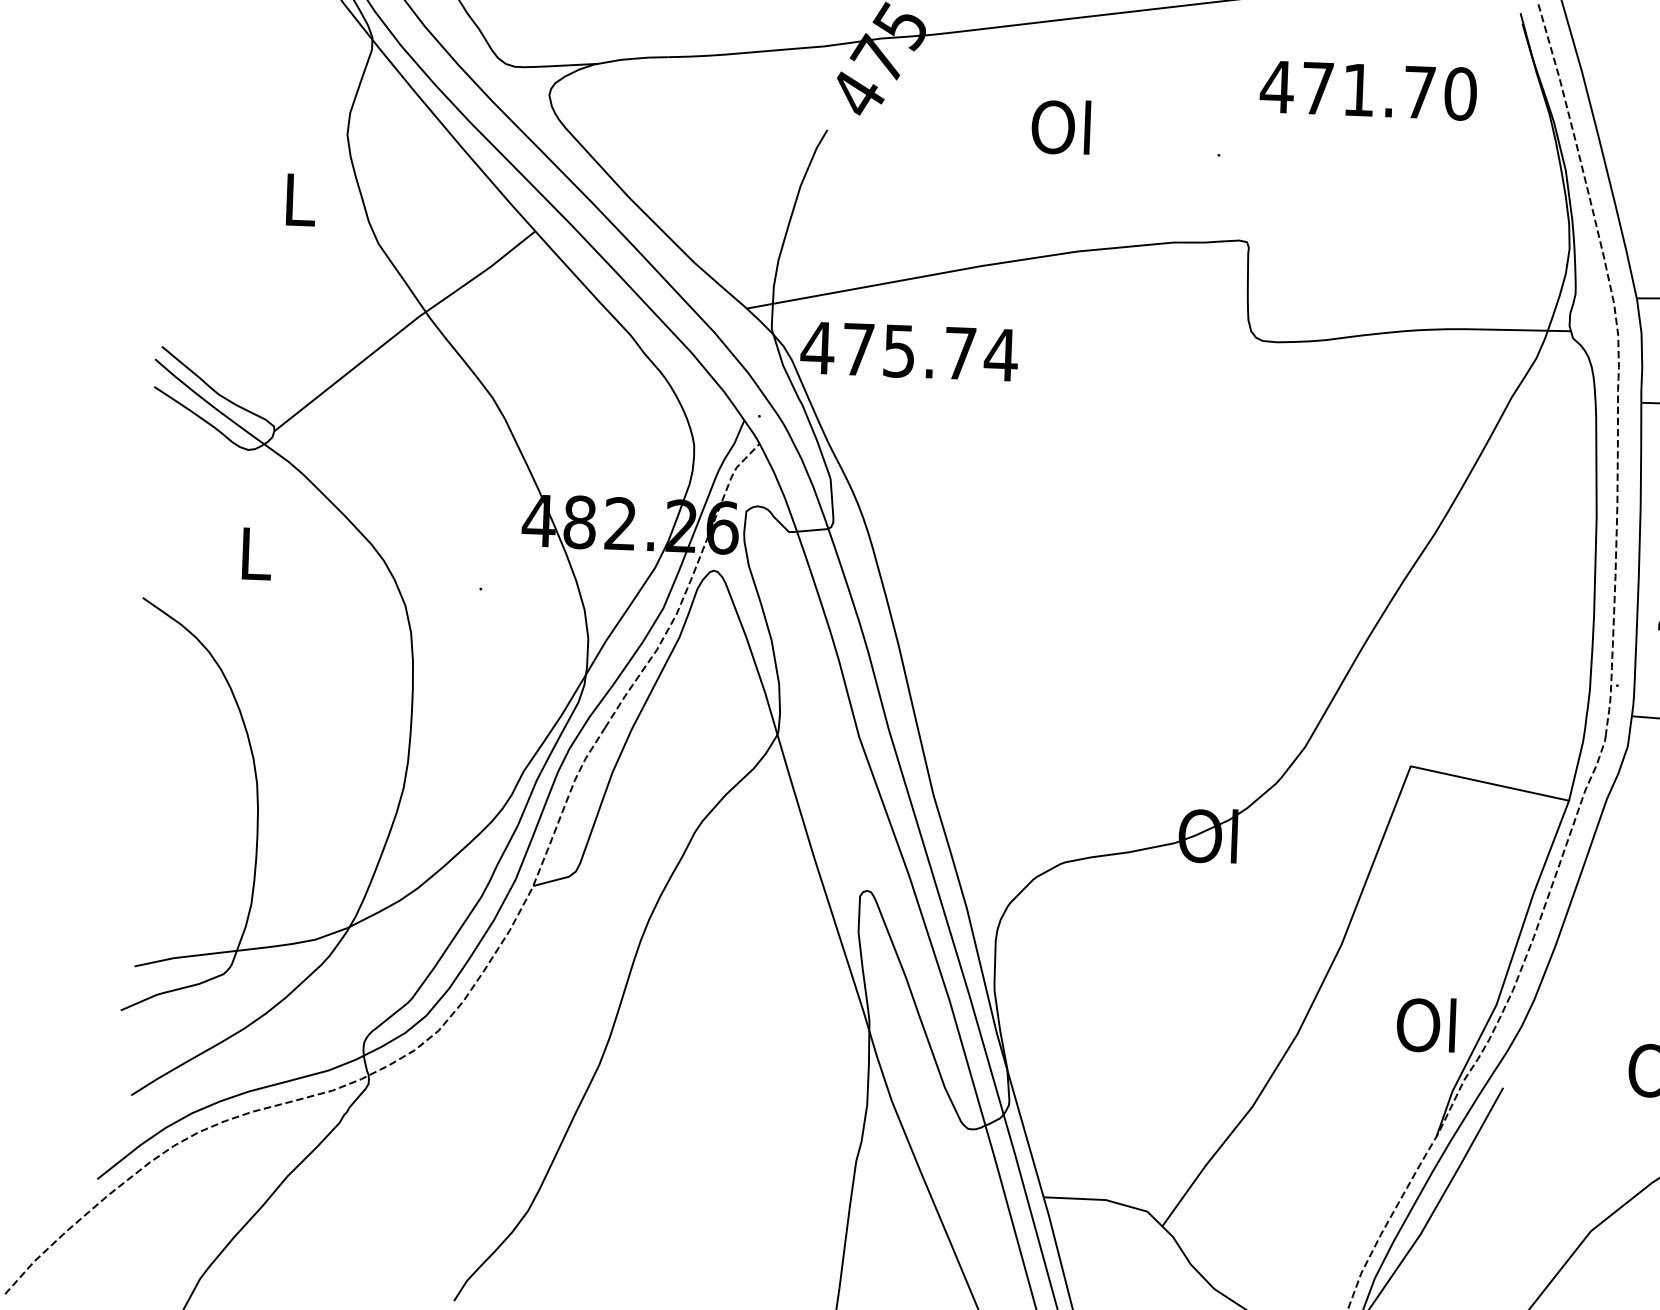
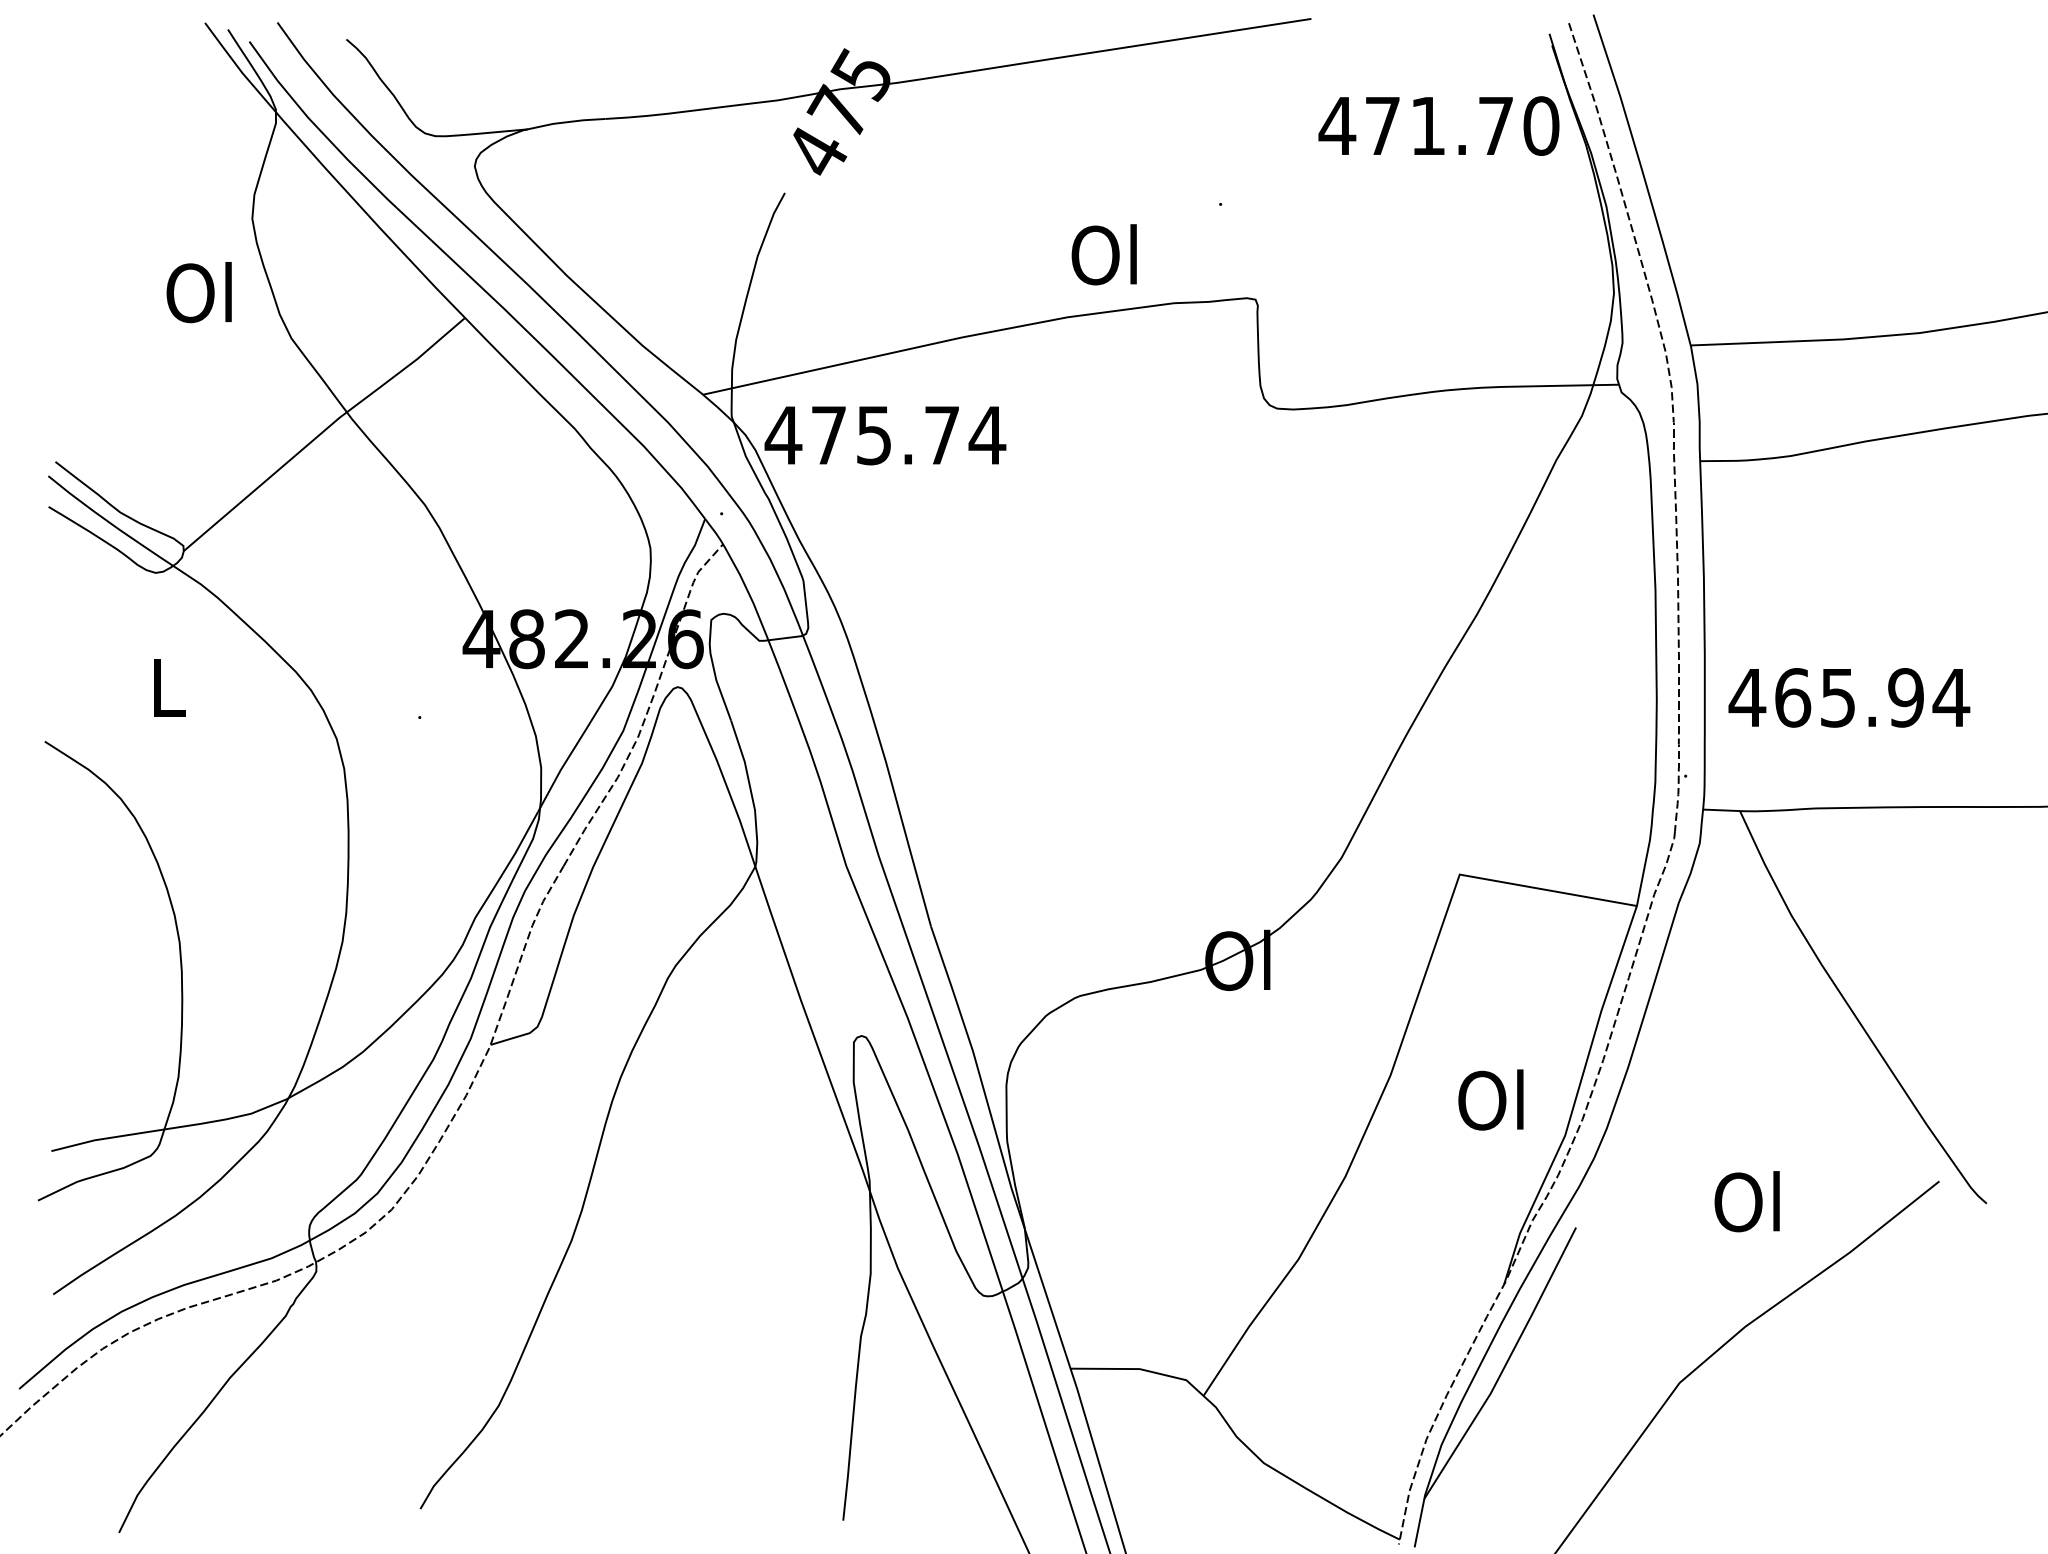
text: (1368, 89) -> (1438, 125), moved
text: (1060, 126) -> (1103, 254), moved
text: (296, 199) -> (198, 292), L -> Ol
text: (1425, 1024) -> (1490, 1099), moved

